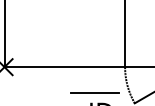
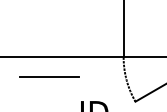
line: (94, 92) -> (49, 76), moved

